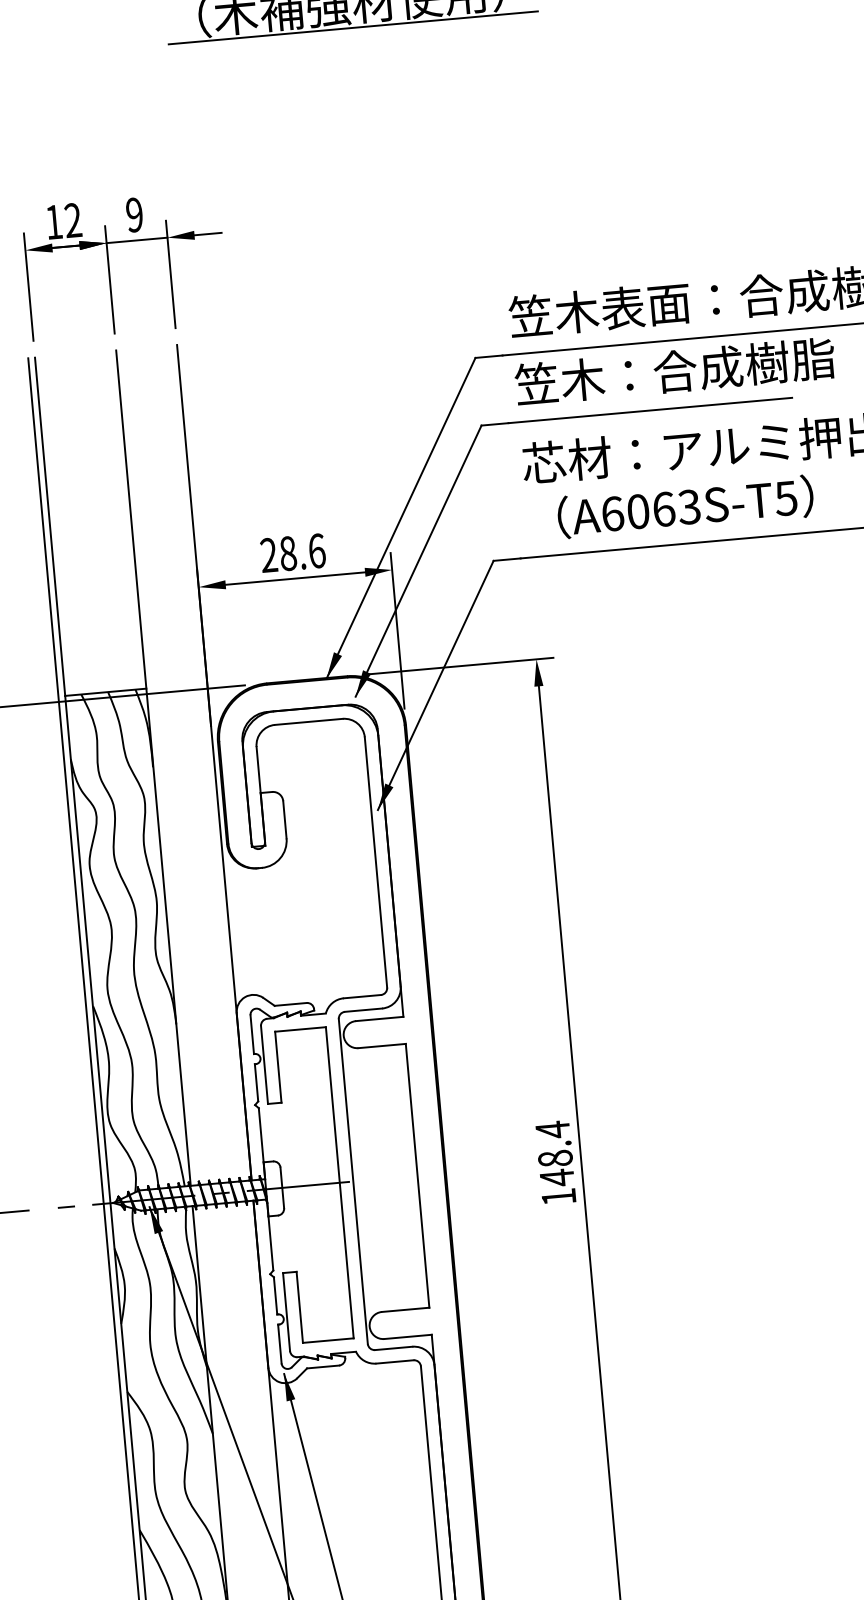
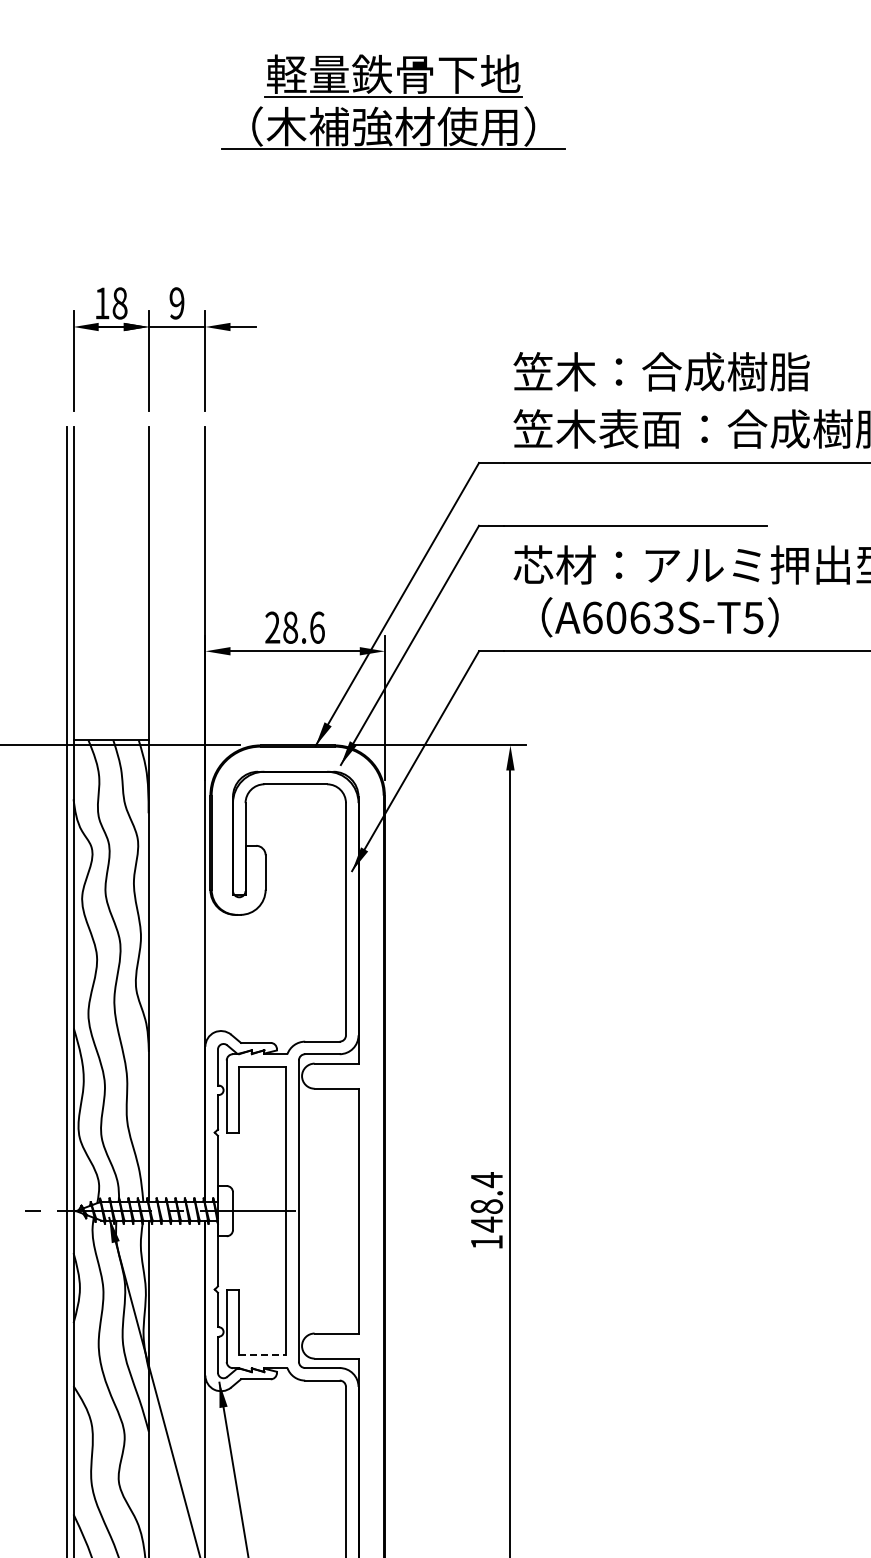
text: (72, 220) -> (119, 303), 12 -> 18
text: (674, 371) -> (661, 371), moved
line: (327, 1340) -> (262, 1355), solid -> dashed

